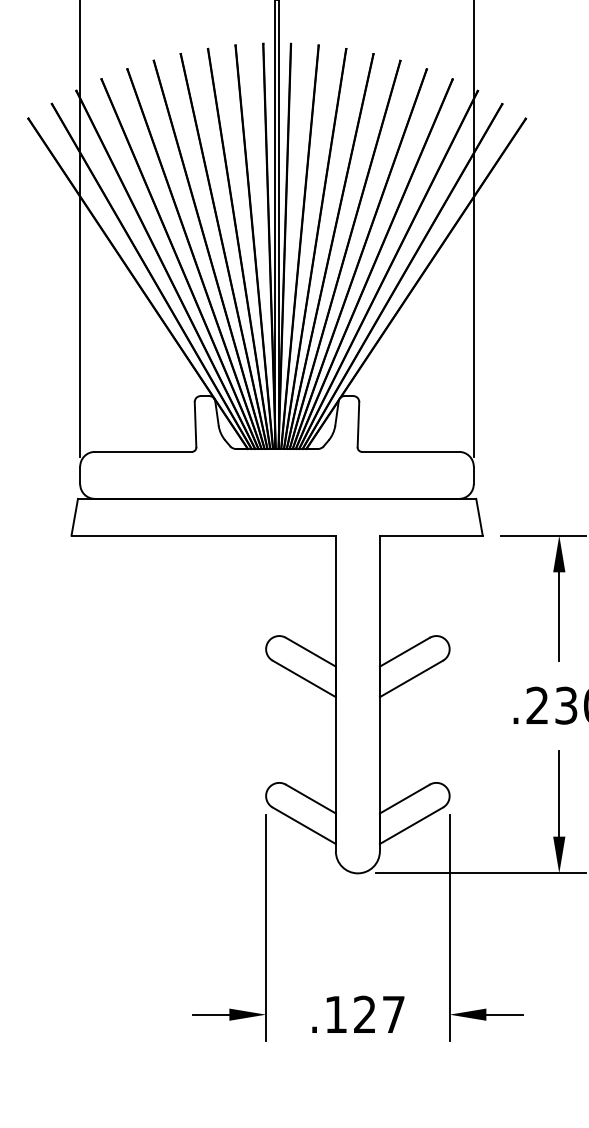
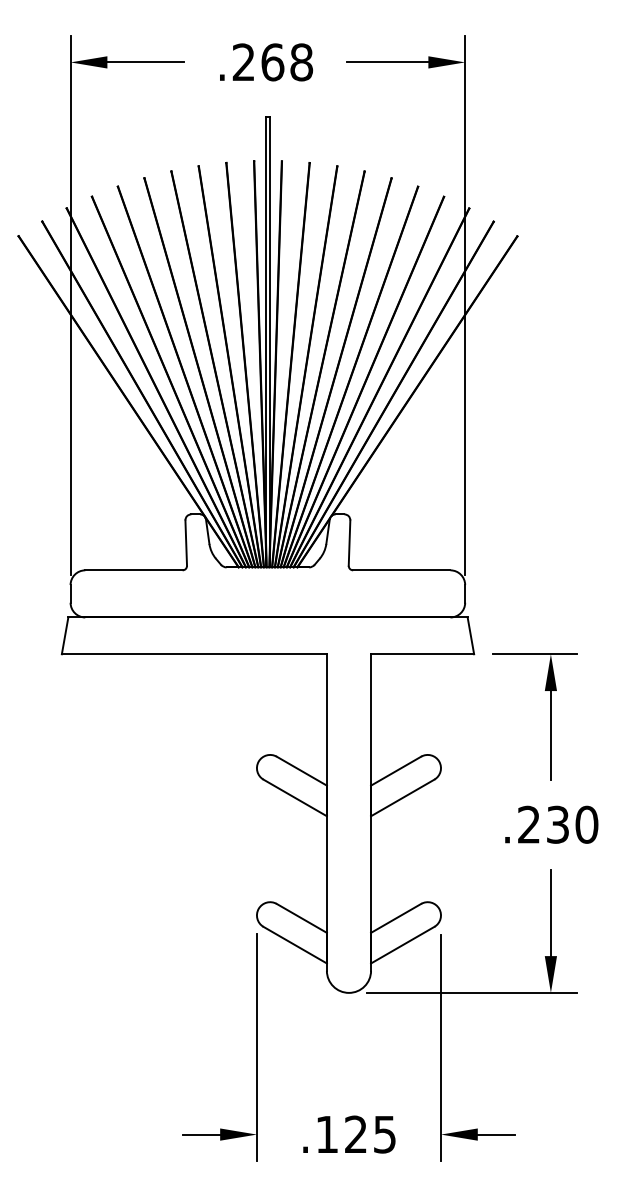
text: (393, 1014) -> (384, 1134), .127 -> .125

